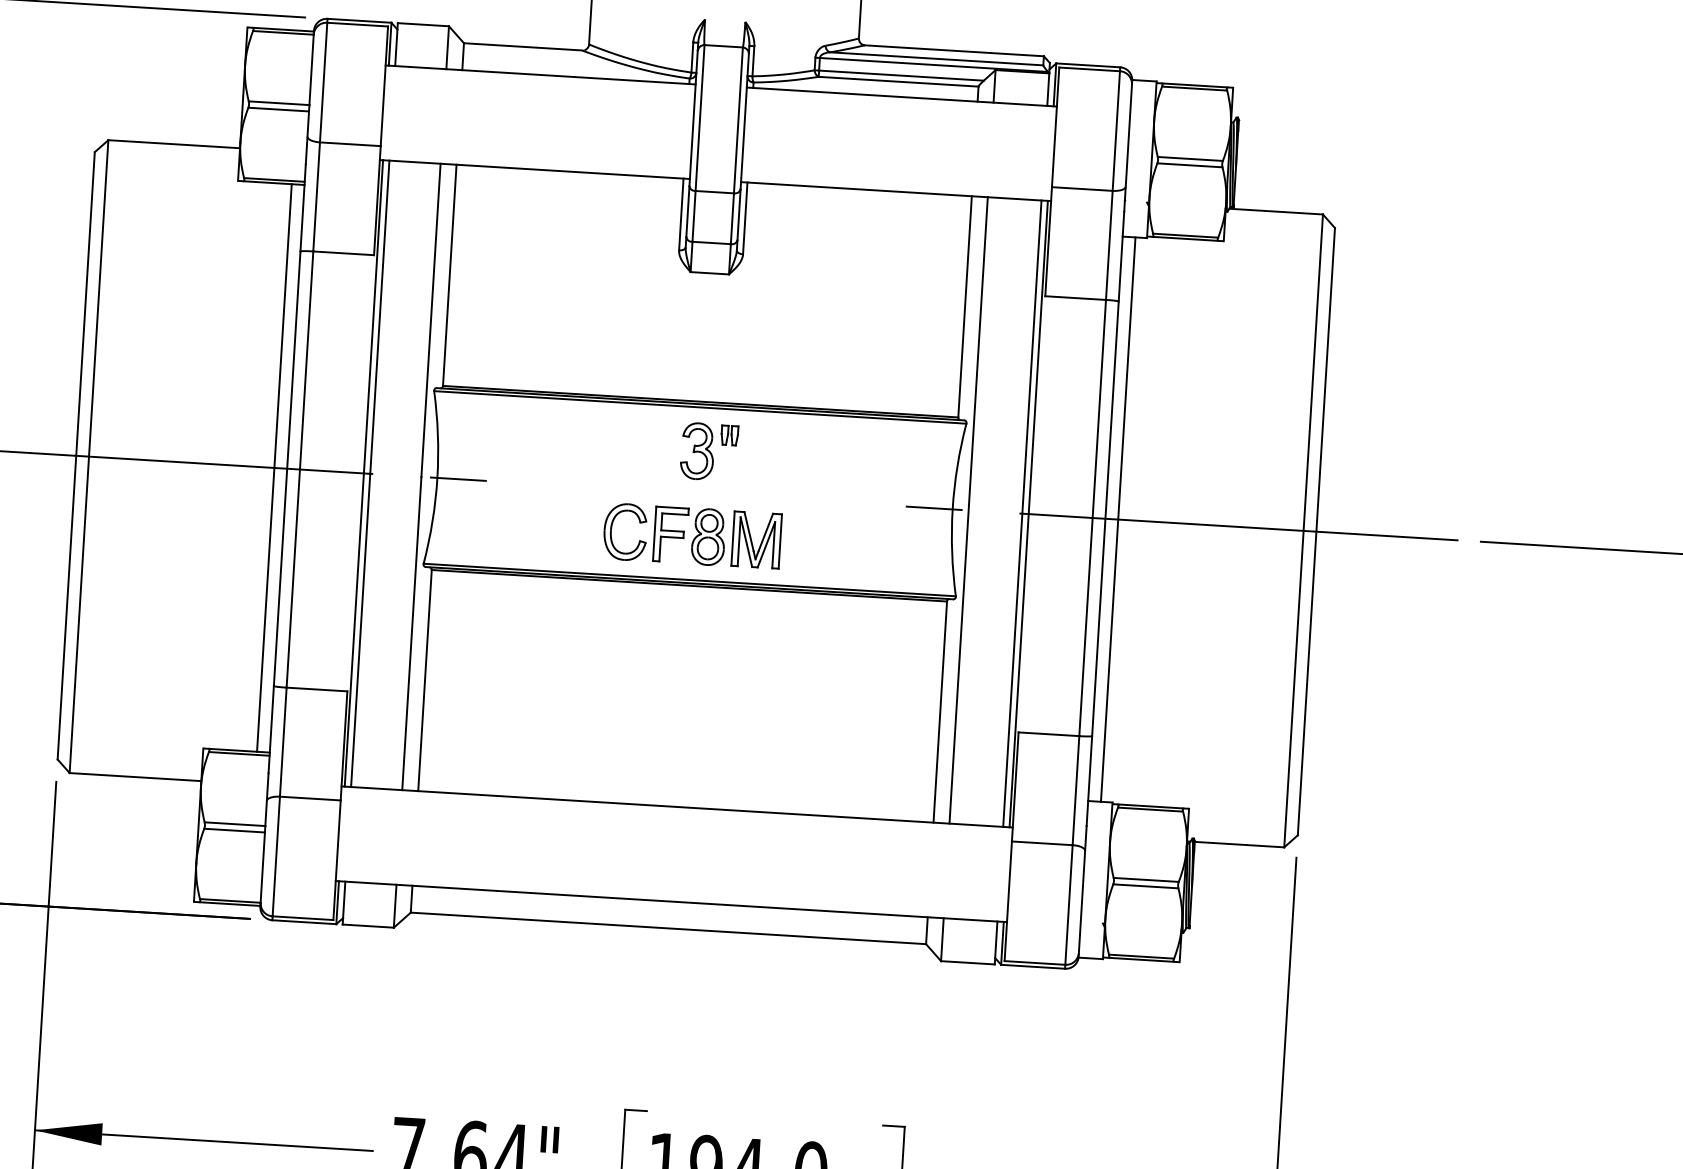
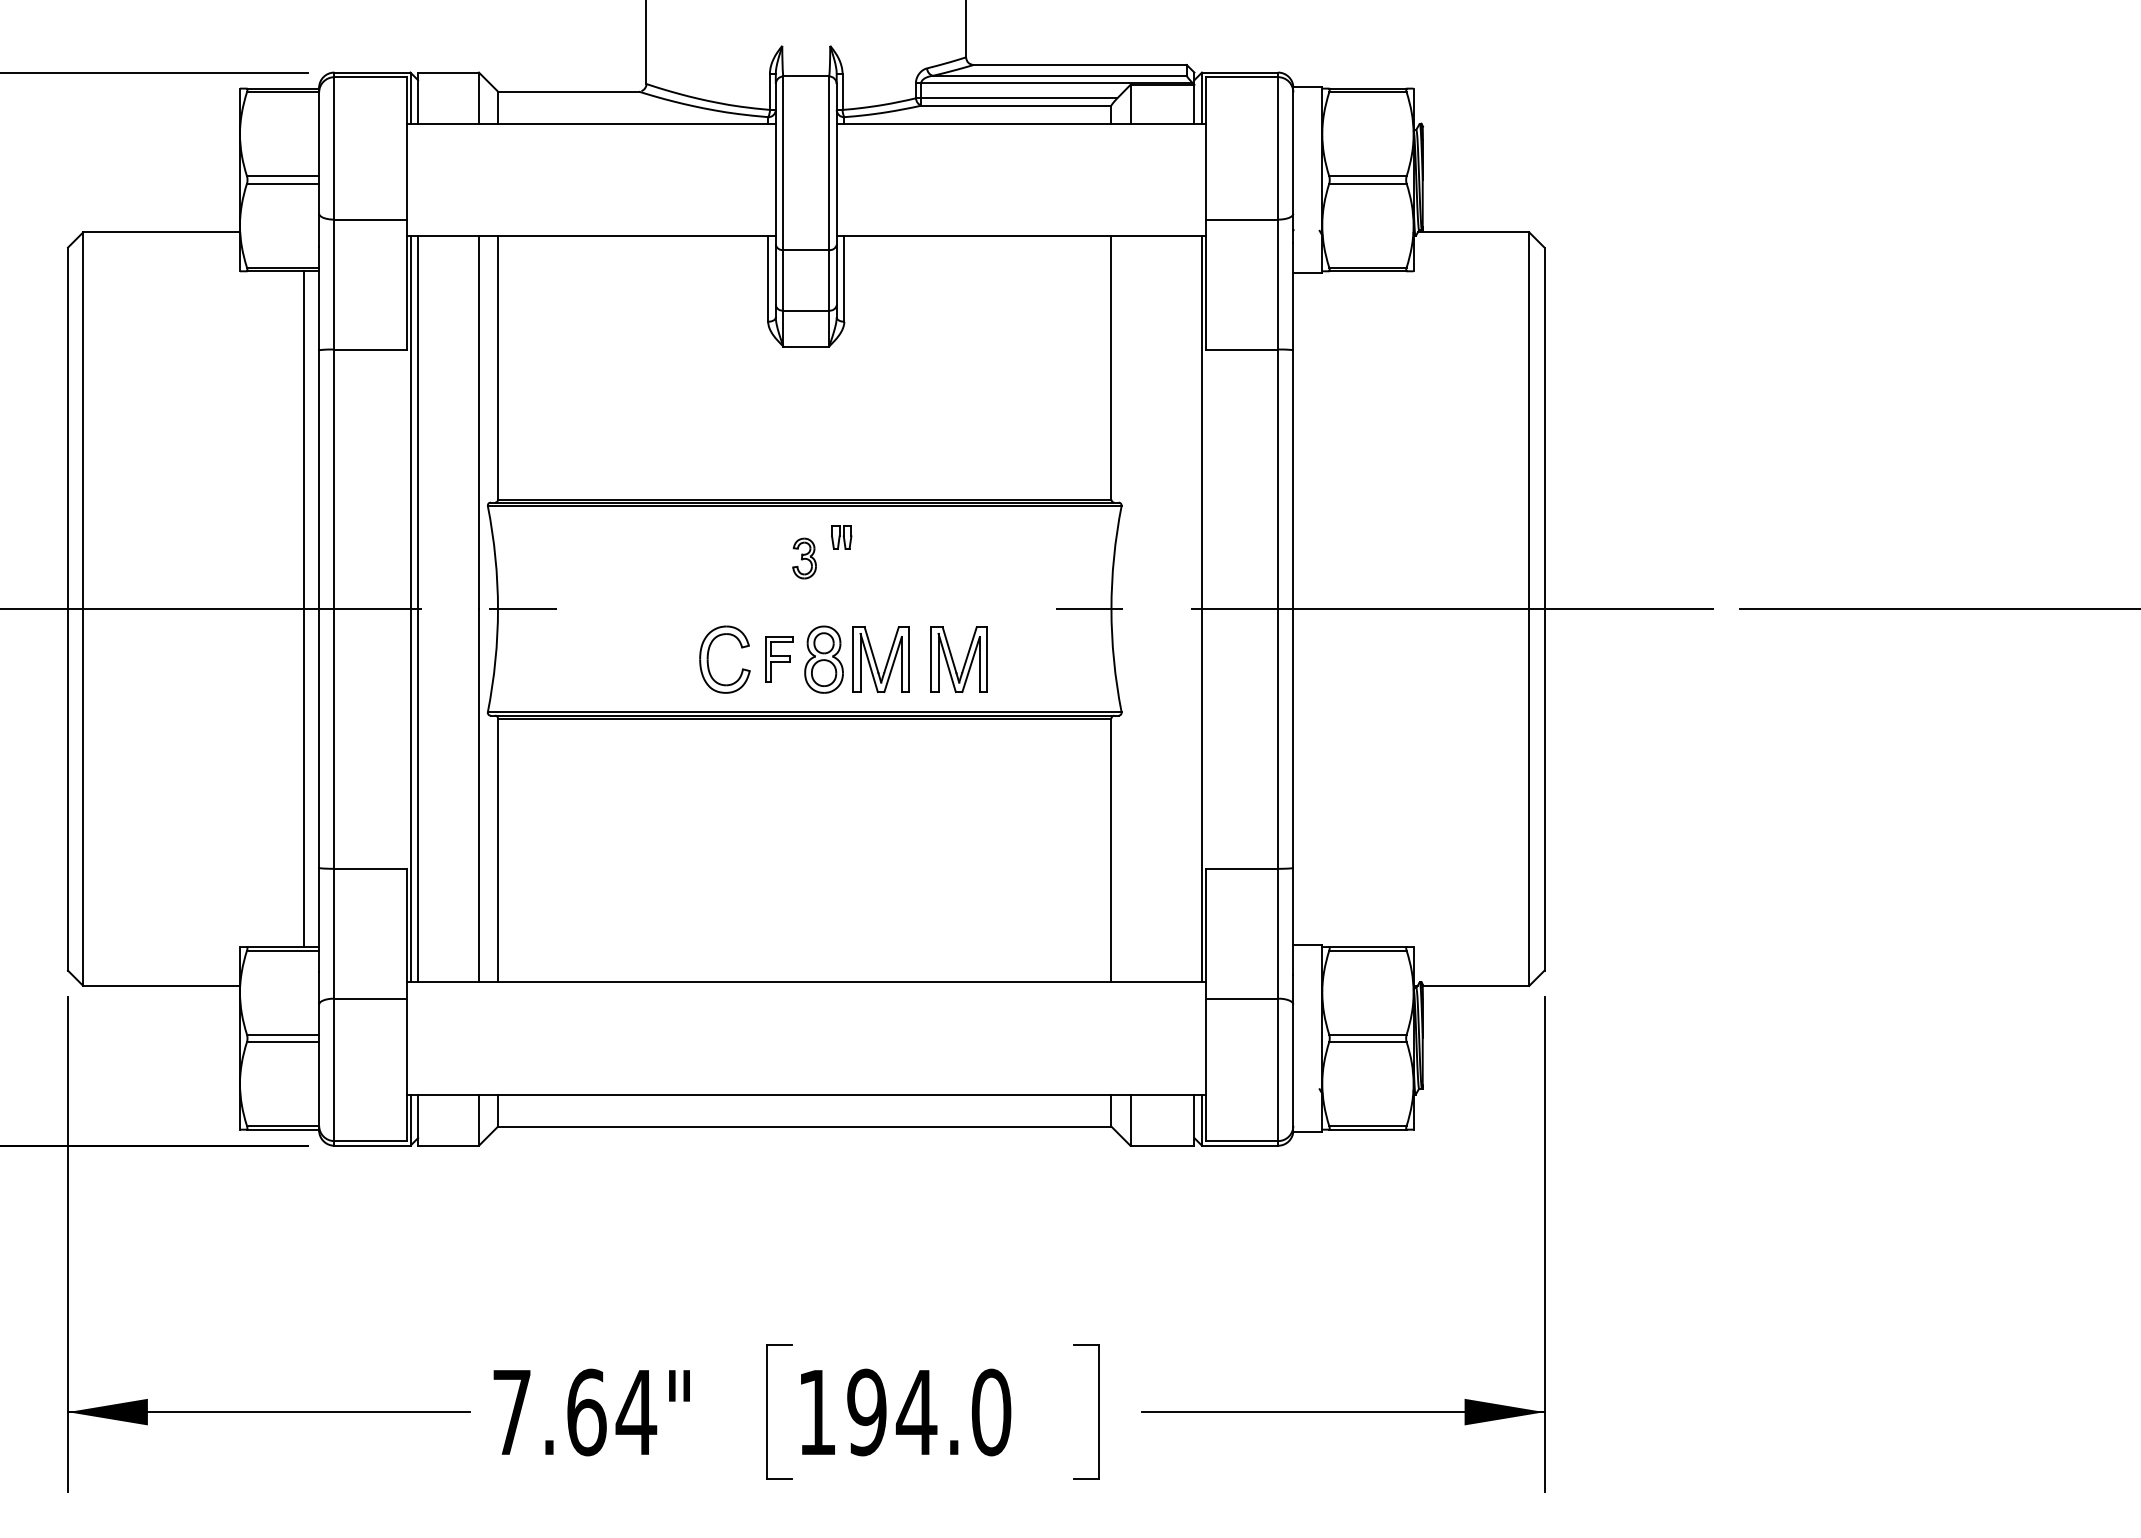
part: (697, 451) -> (804, 558), size x0.6
line: (968, 510) -> (1130, 609), removed
line: (1022, 514) -> (1194, 609), removed
line: (1118, 519) -> (1308, 609), removed
part: (670, 534) -> (778, 659), size x0.7
part: (821, 543) -> (958, 659), added

